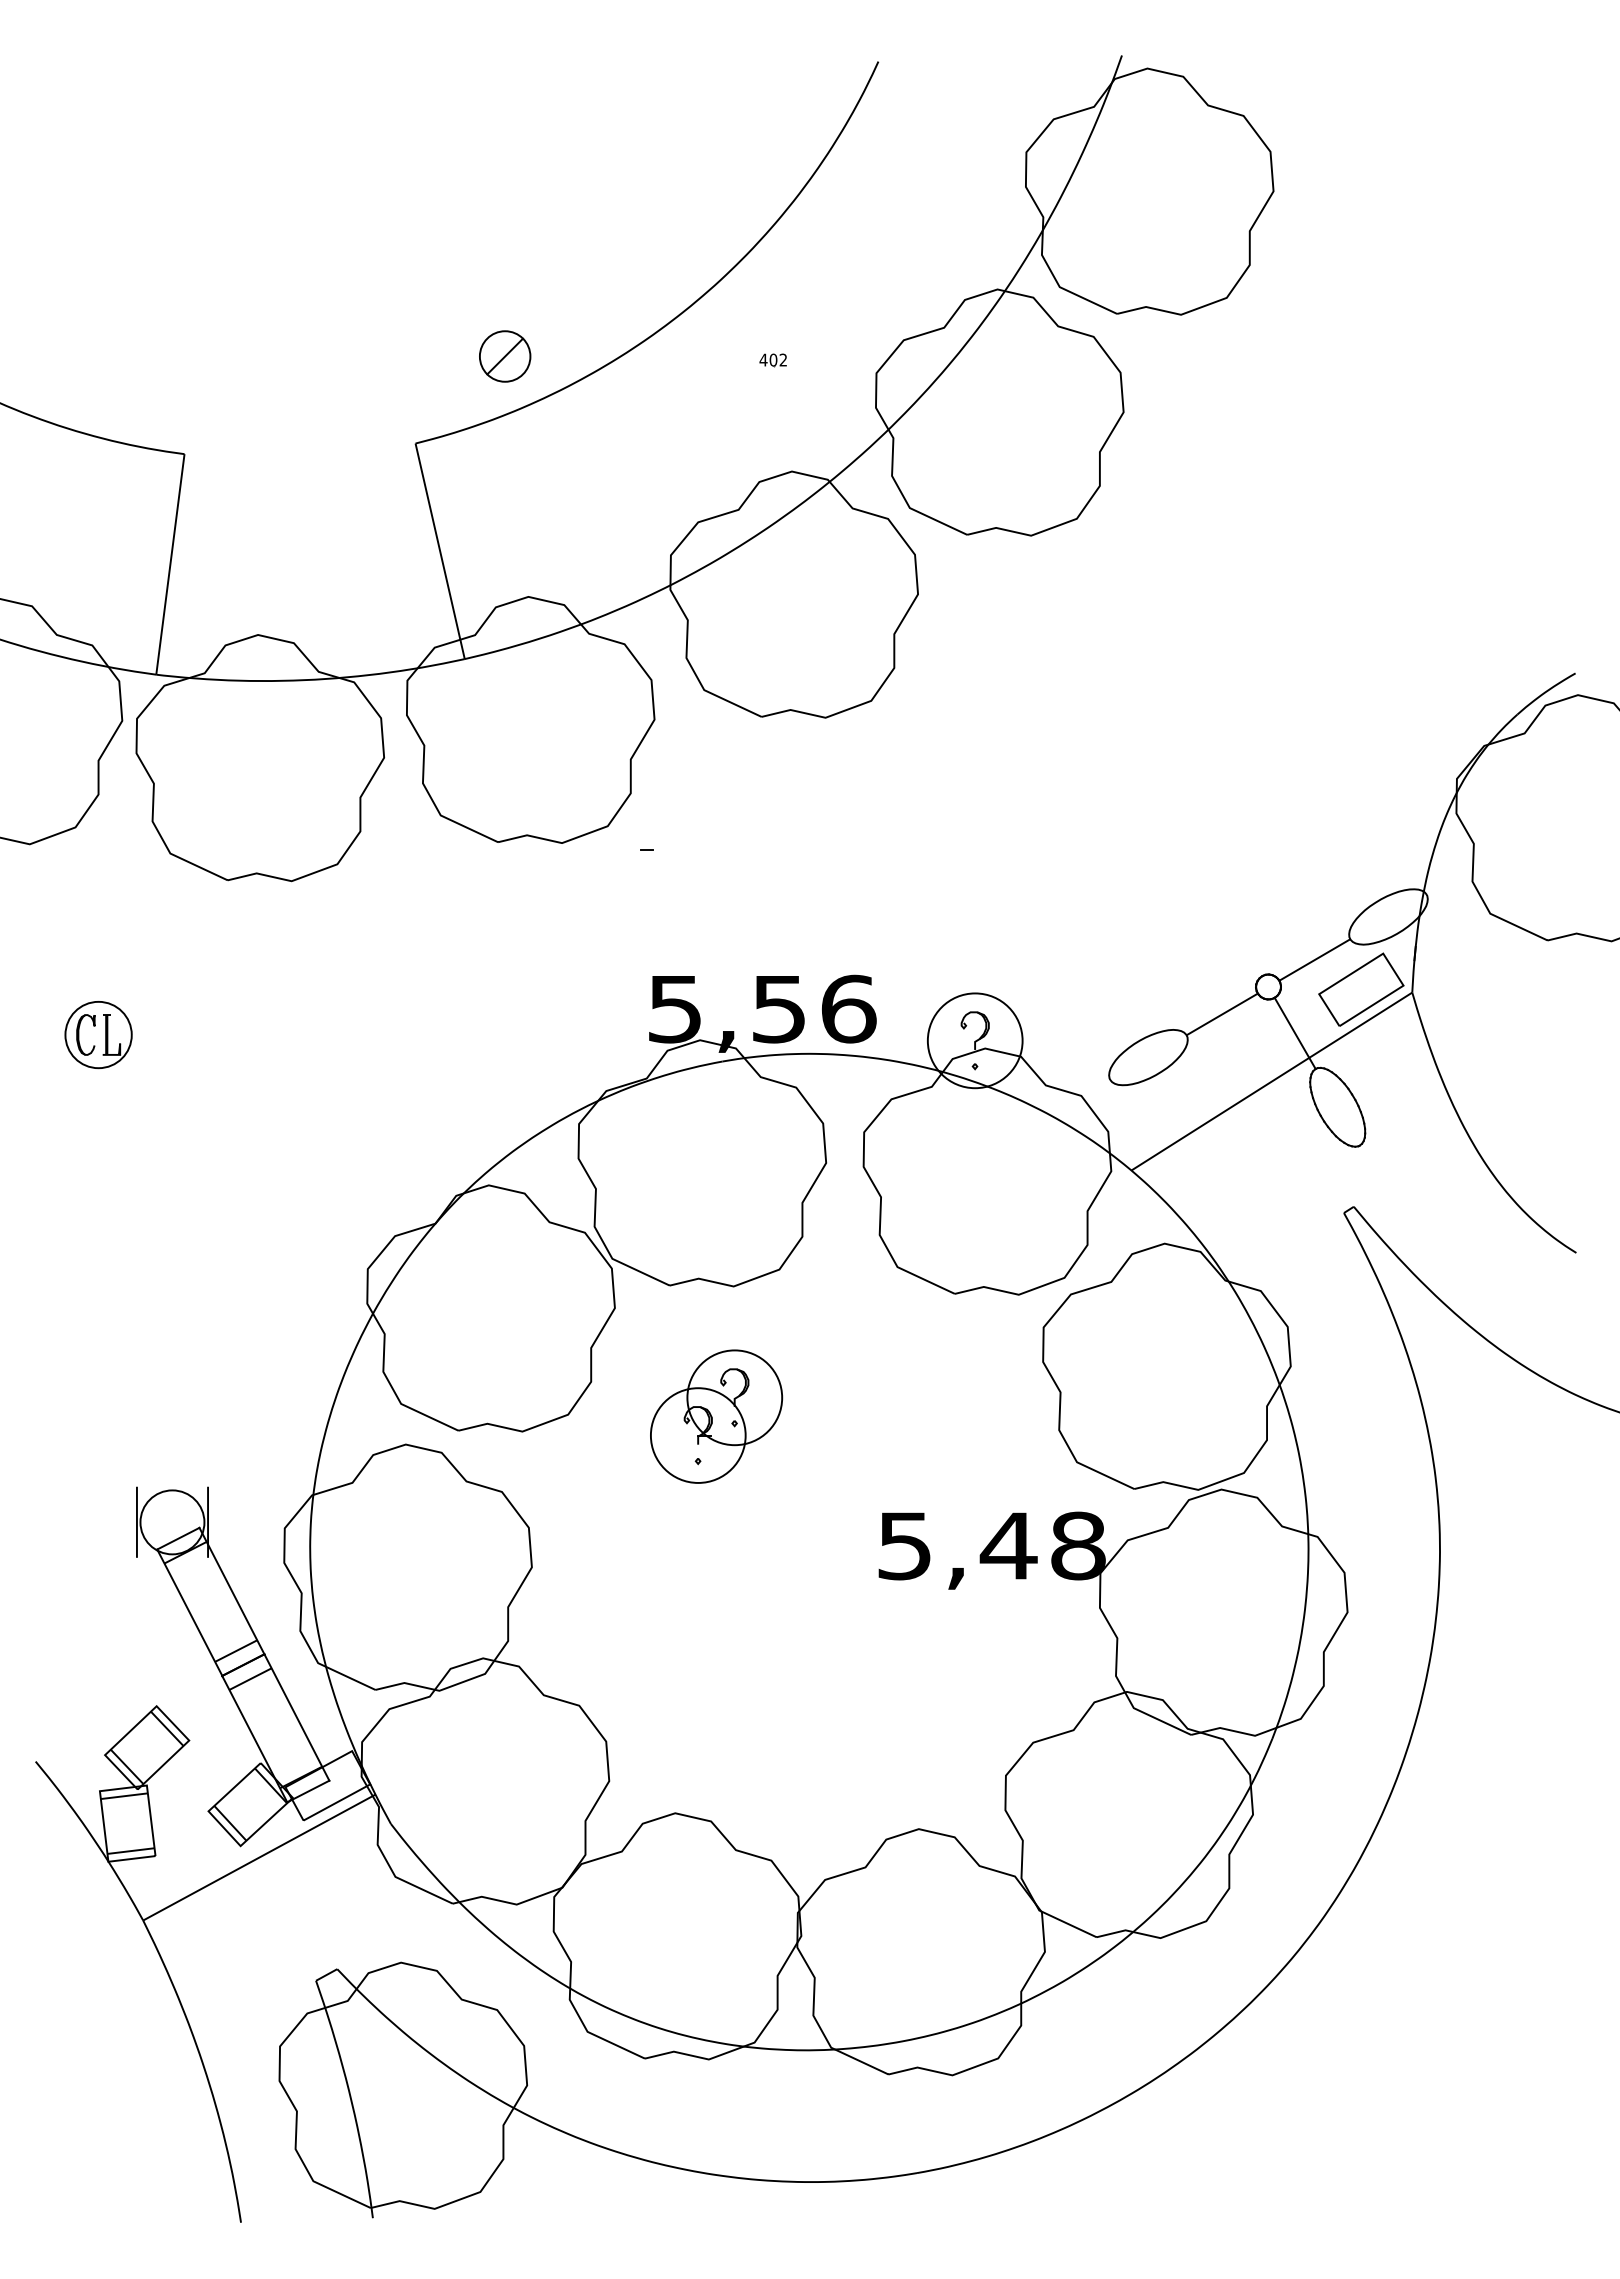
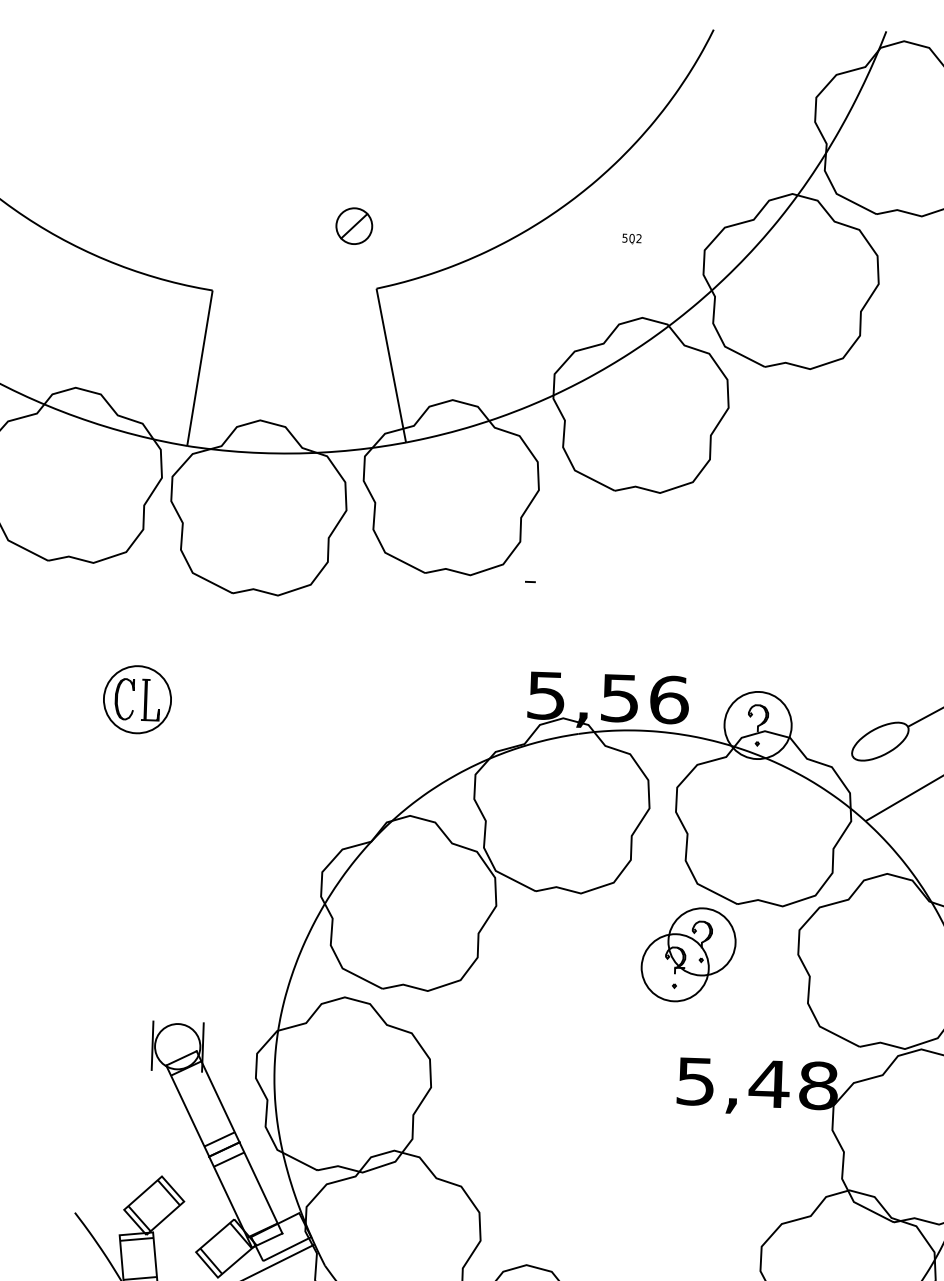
part: (505, 356) -> (354, 226), moved
text: (763, 359) -> (625, 237), 402 -> 502
part: (98, 1034) -> (137, 699), size x1.43
part: (716, 1416) -> (688, 954), moved

